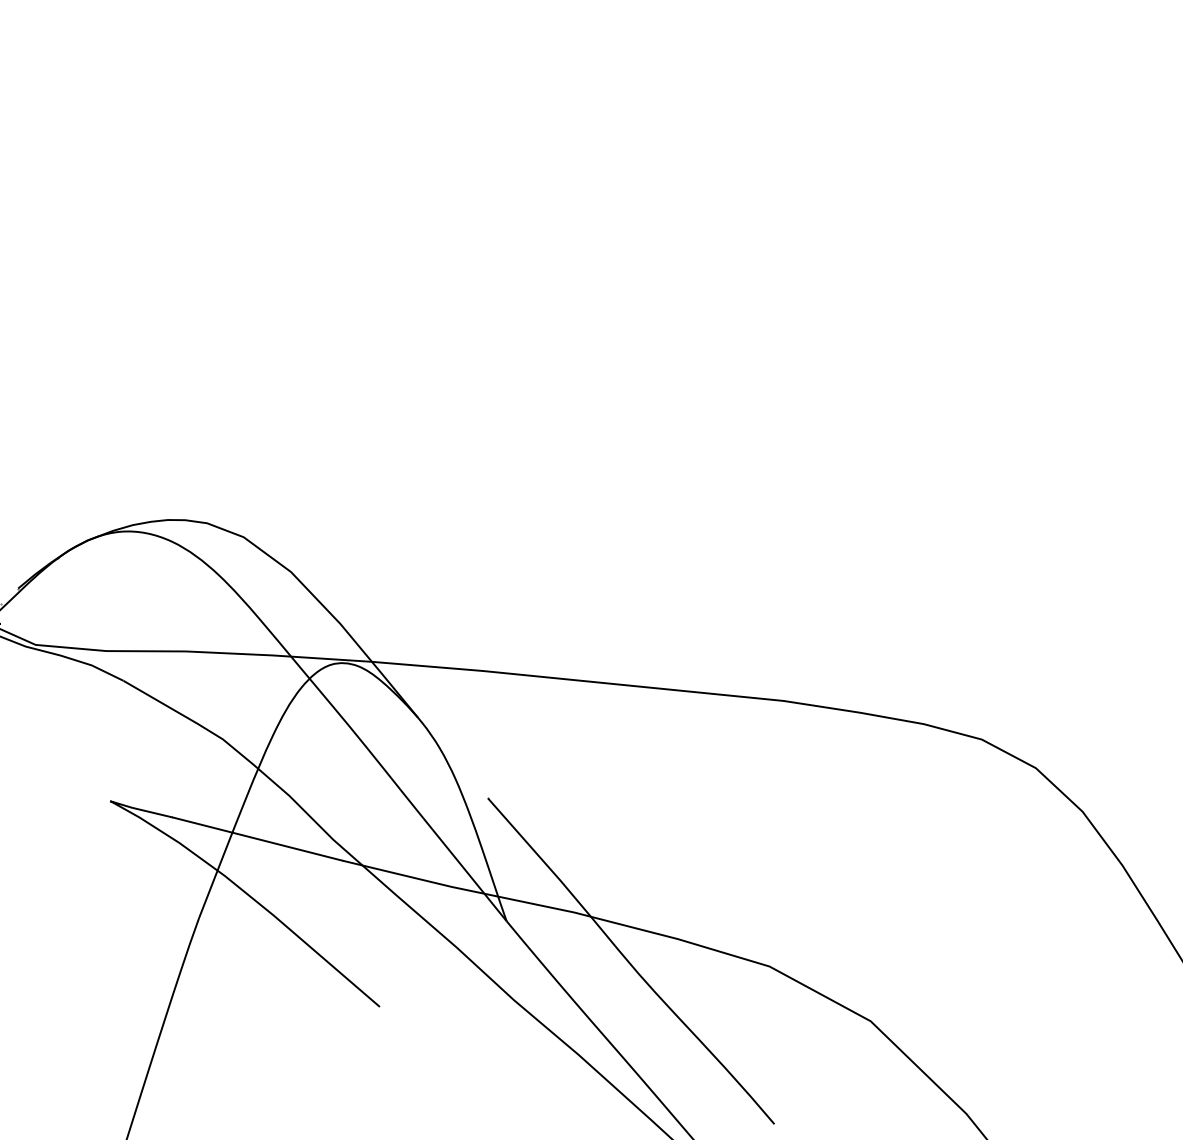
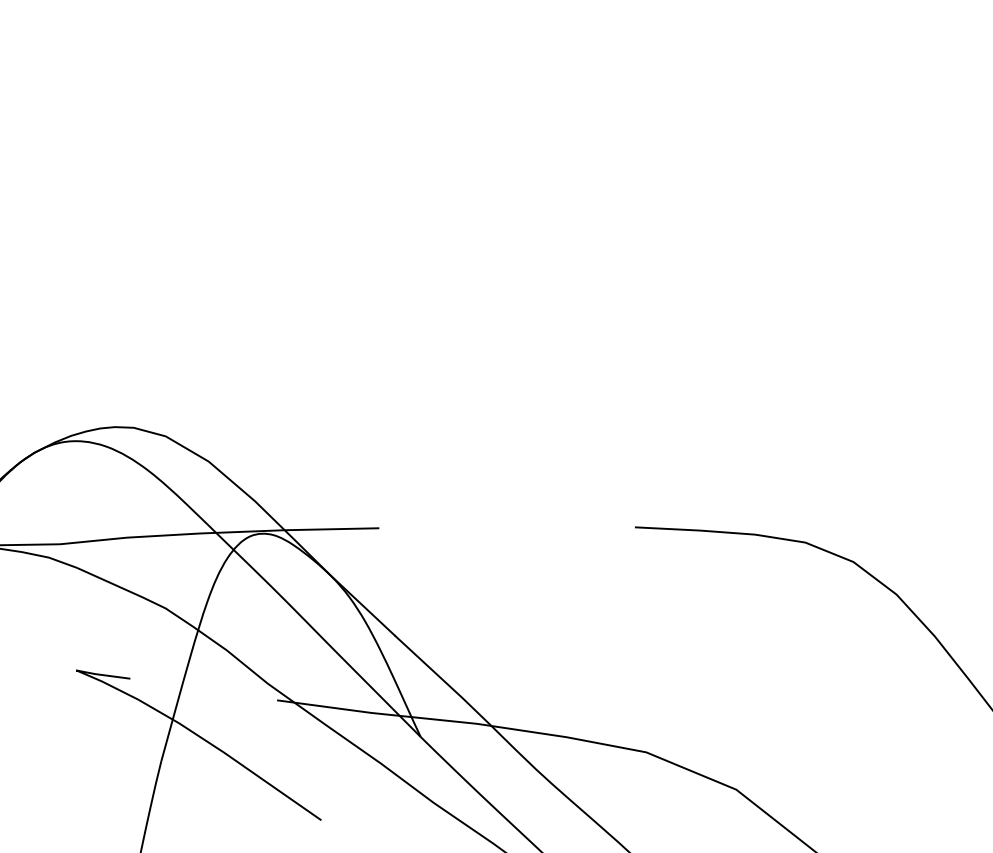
line: (633, 685) -> (507, 527), removed
line: (257, 838) -> (203, 689), removed

